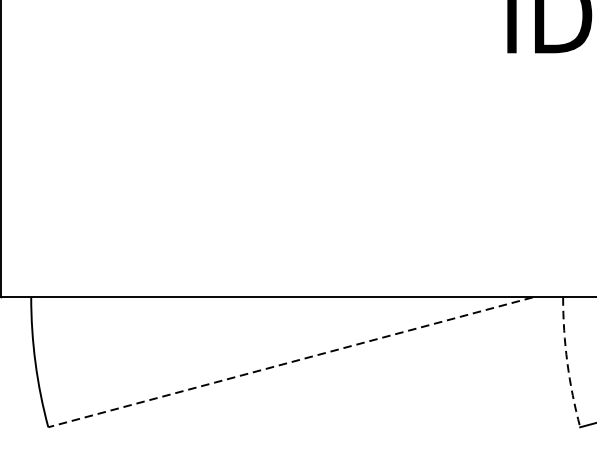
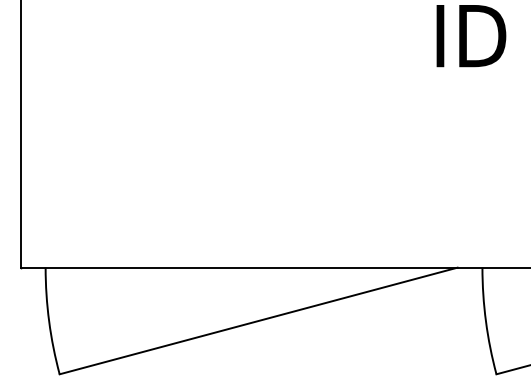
line: (290, 361) -> (258, 320), dashed -> solid
arc: (566, 362) -> (485, 321), dashed -> solid

